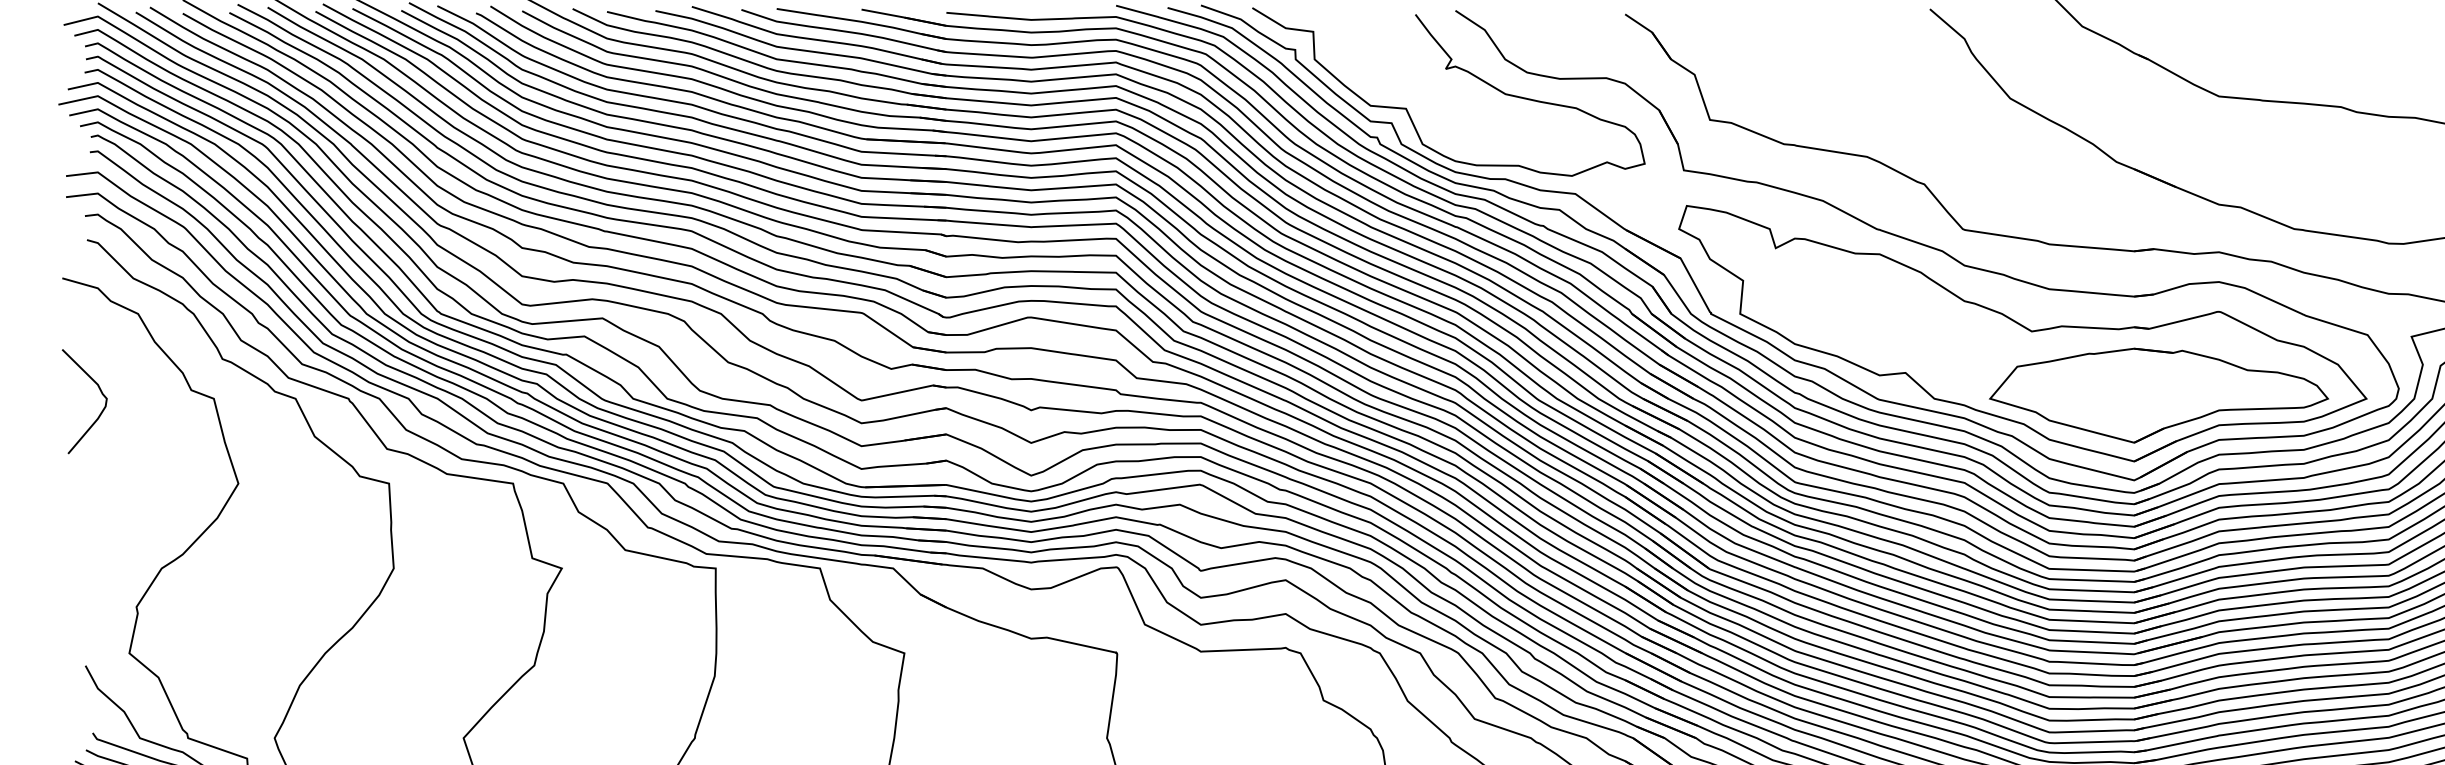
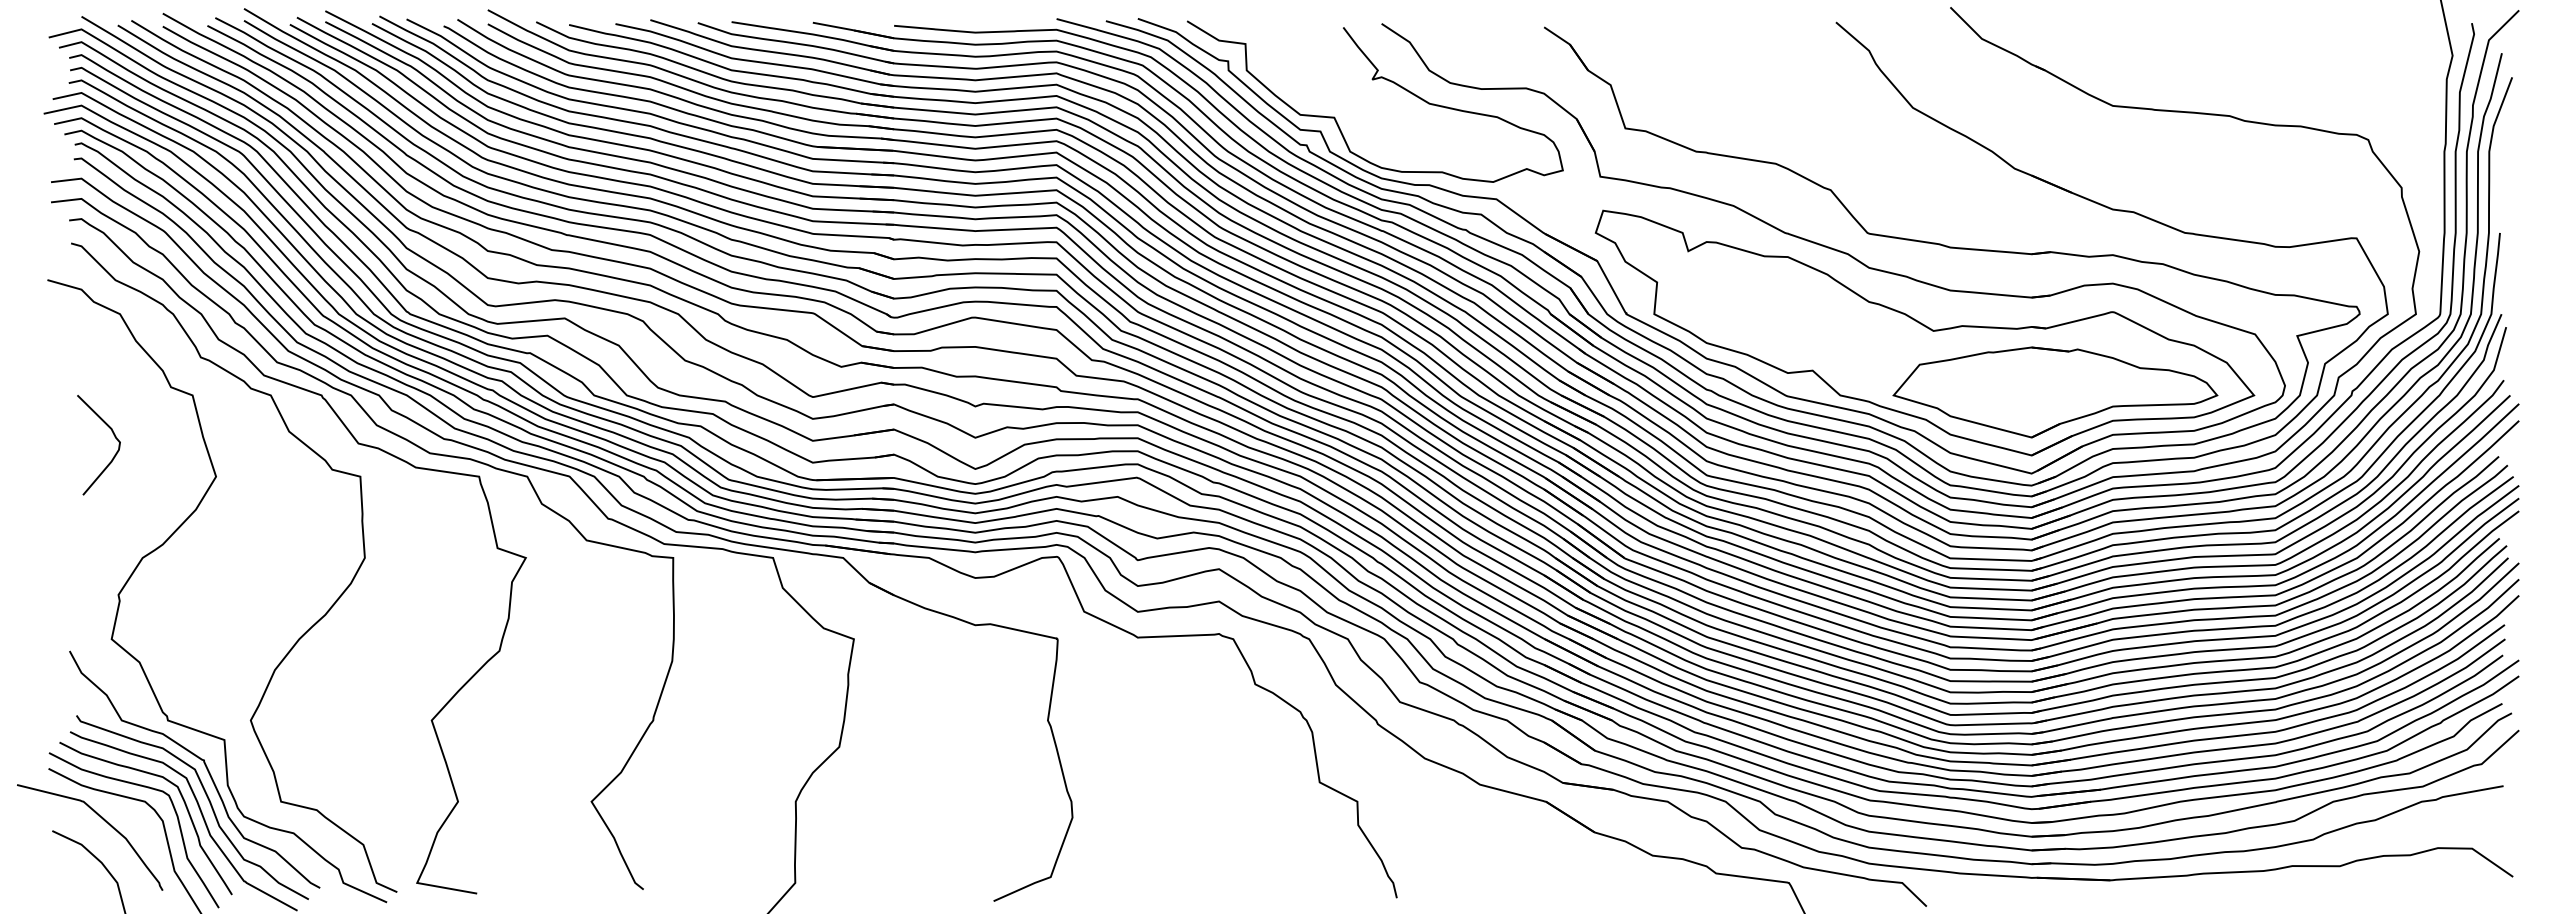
curve: (101, 393) -> (114, 437), moved

